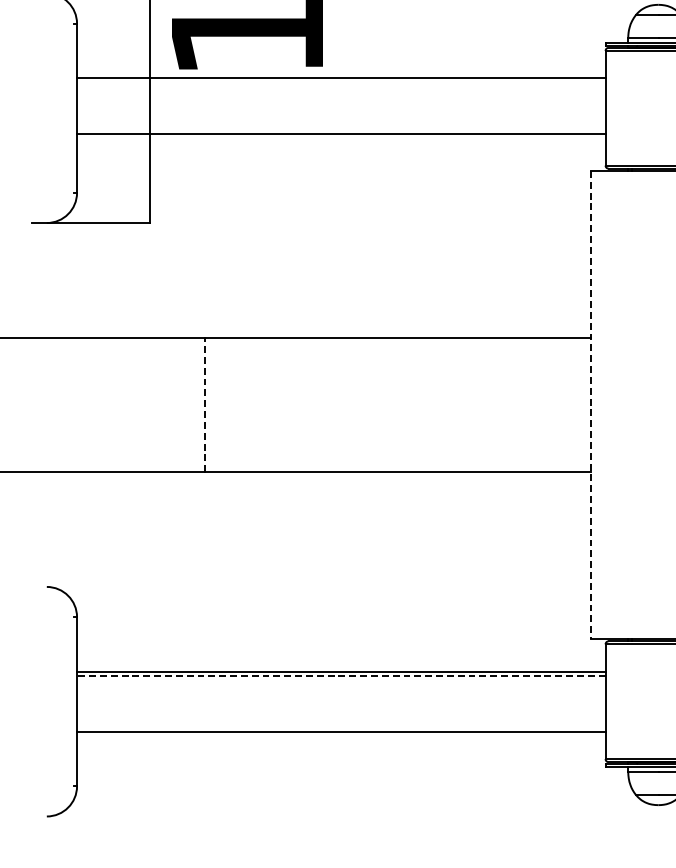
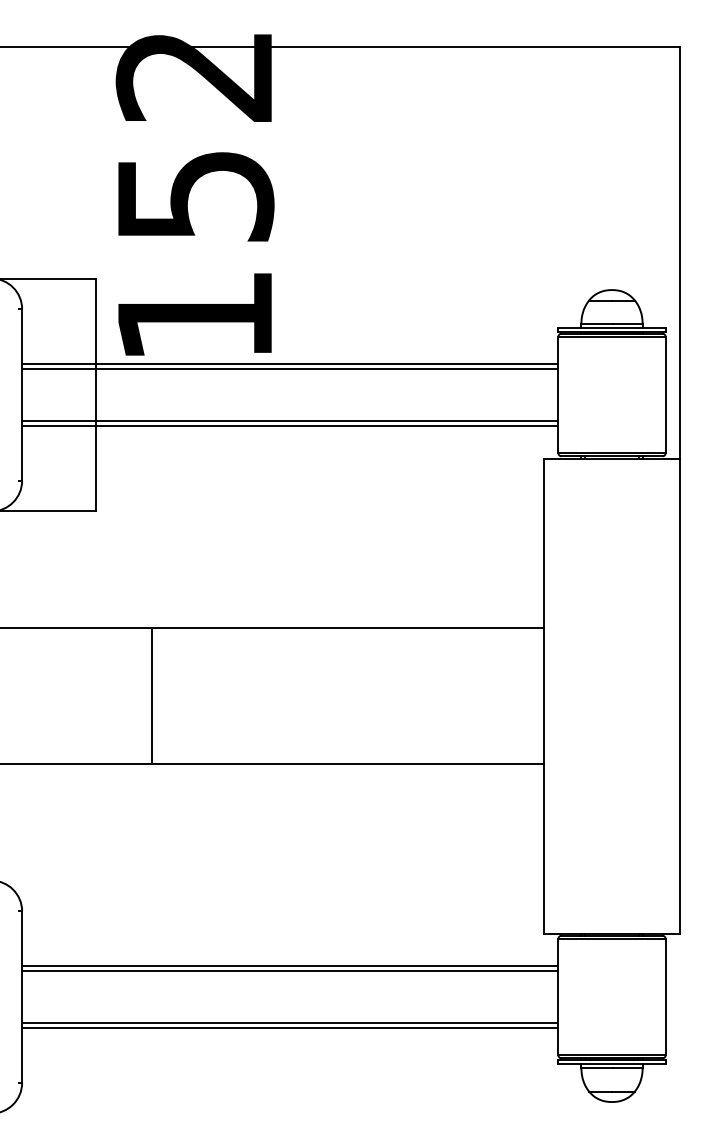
line: (341, 82) -> (290, 368), added
line: (341, 138) -> (290, 425), added
line: (205, 404) -> (152, 695), dashed -> solid
line: (590, 405) -> (543, 696), dashed -> solid
line: (340, 676) -> (289, 971), dashed -> solid
line: (341, 727) -> (290, 1023), added

